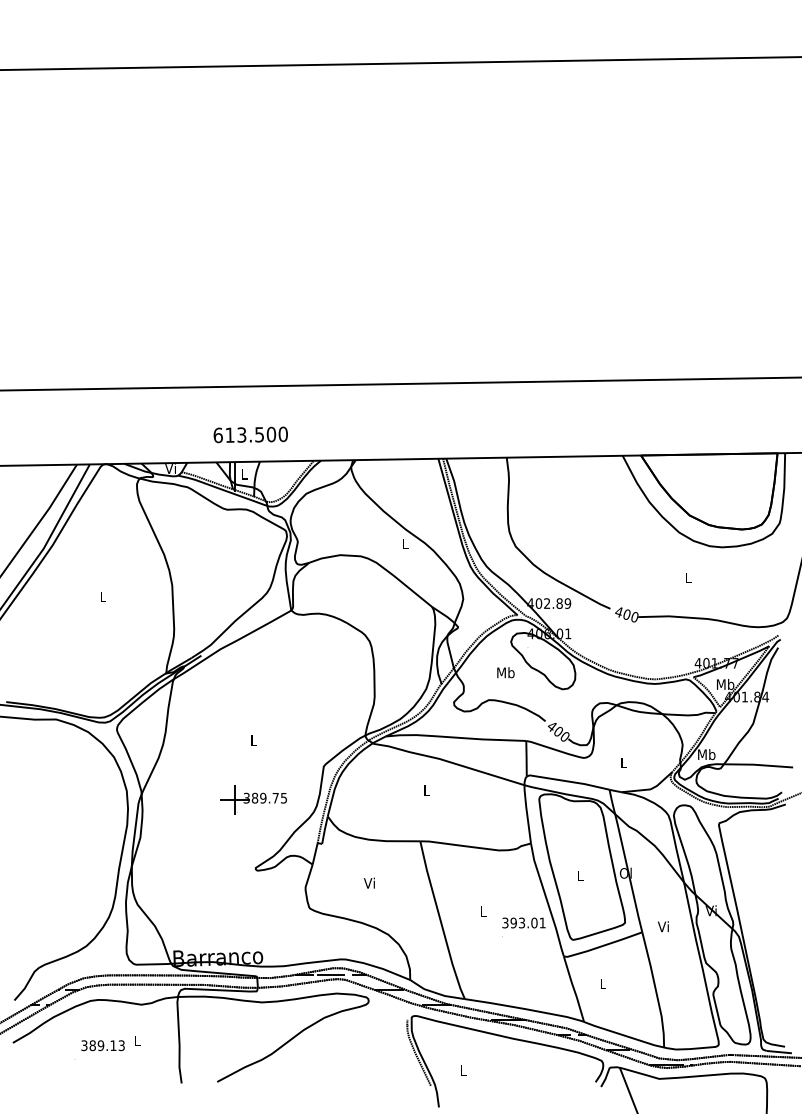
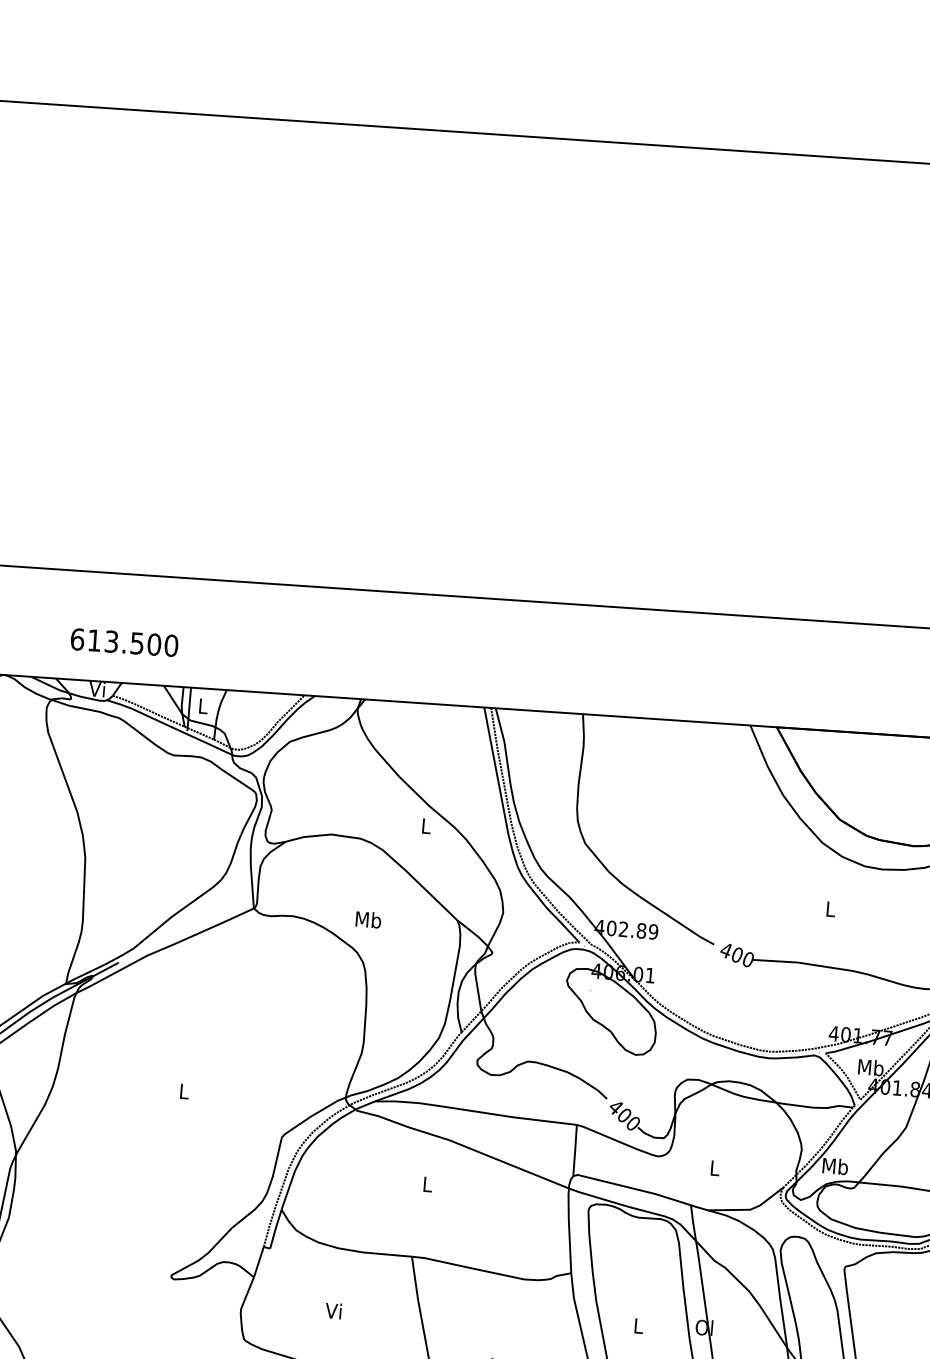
text: (250, 434) -> (124, 641), moved
text: (505, 672) -> (367, 919), moved
part: (253, 799) -> (176, 1176), removed

